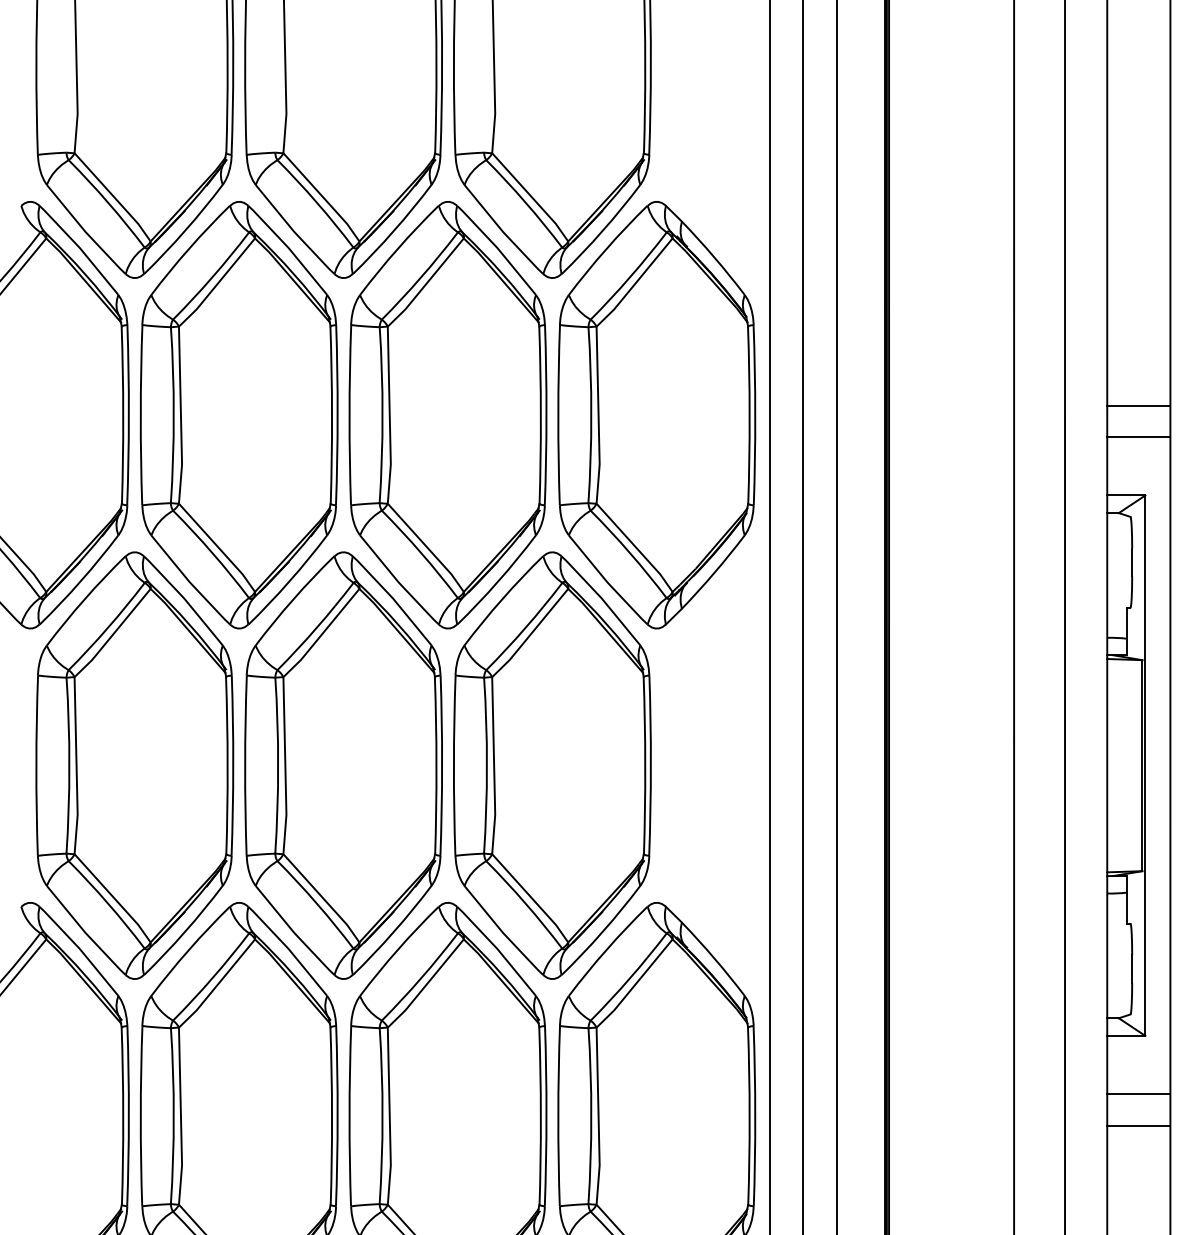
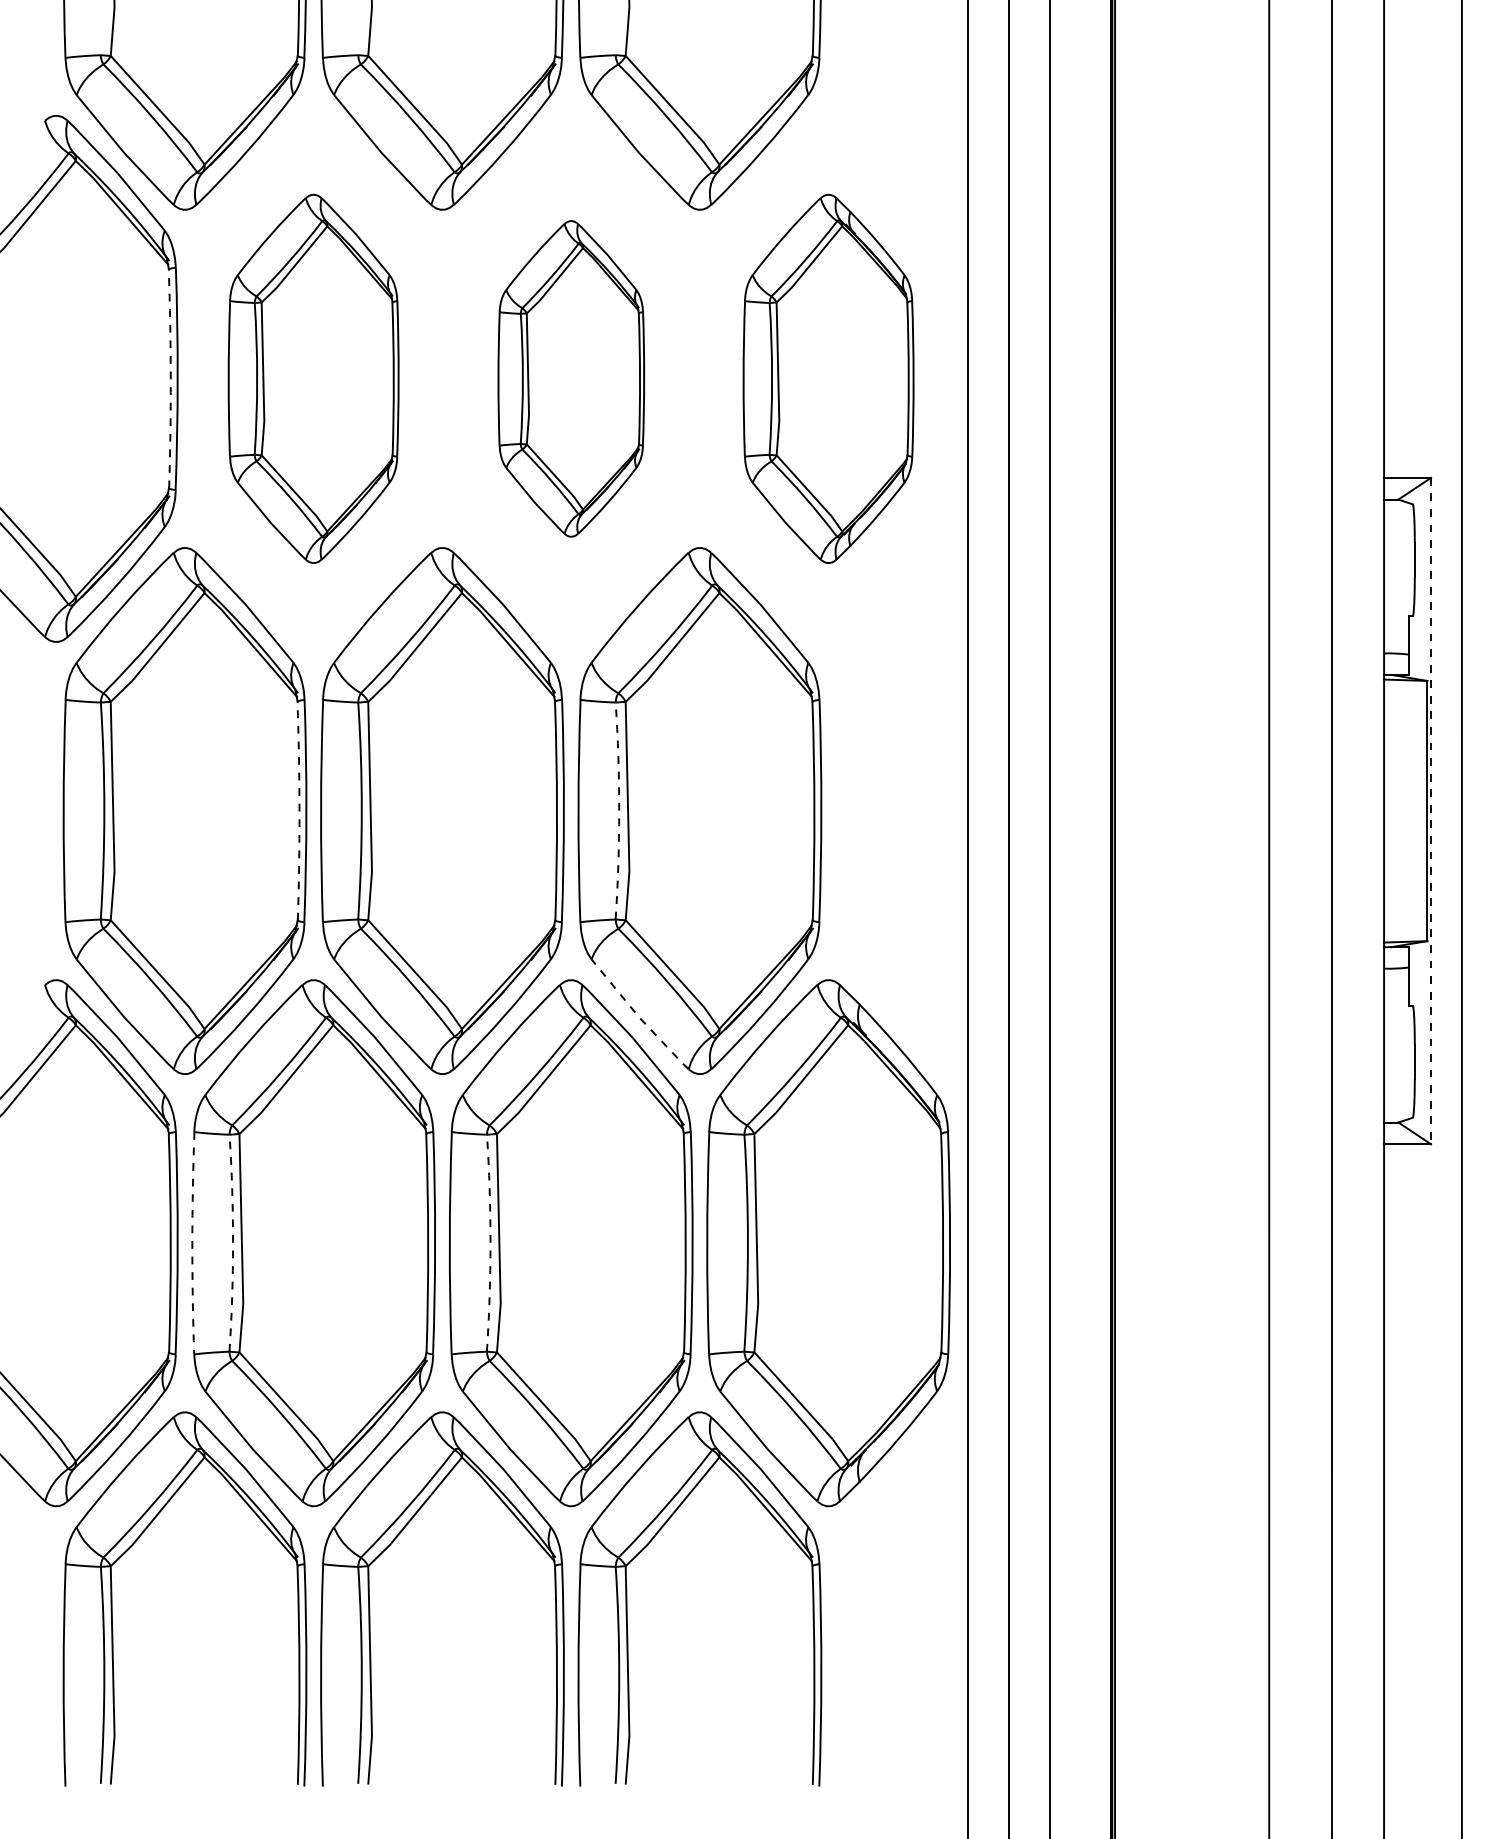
line: (1138, 405) -> (1422, 367), removed
arc: (123, 414) -> (170, 378), solid -> dashed
part: (239, 414) -> (313, 378), size x0.7
part: (448, 414) -> (571, 378), size x0.6
part: (656, 414) -> (828, 378), size x0.7
line: (1138, 437) -> (1422, 406), removed
arc: (227, 766) -> (299, 811), solid -> dashed
arc: (487, 766) -> (619, 811), solid -> dashed
line: (1145, 766) -> (1431, 811), solid -> dashed
line: (503, 933) -> (639, 1017), solid -> dashed
line: (1138, 1093) -> (1422, 1215), removed
arc: (140, 1116) -> (192, 1243), solid -> dashed
arc: (174, 1116) -> (233, 1243), solid -> dashed
arc: (382, 1116) -> (490, 1243), solid -> dashed
line: (1138, 1125) -> (1422, 1254), removed

